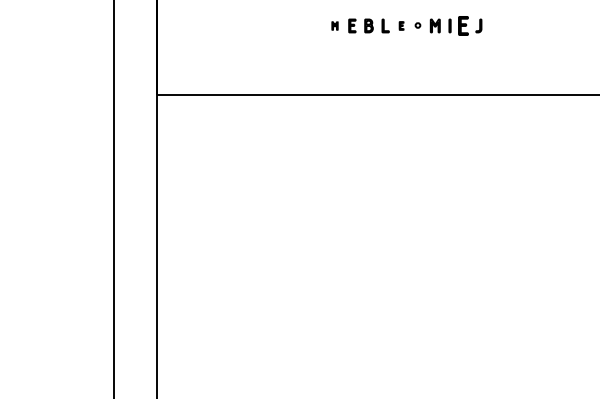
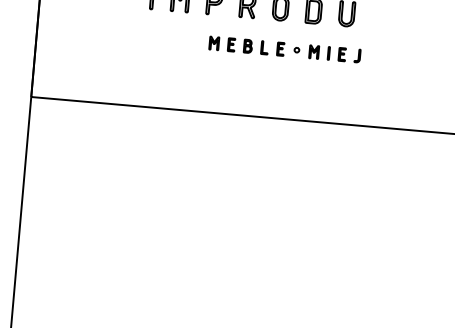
part: (334, 25) -> (213, 42), size x1.67
part: (401, 25) -> (280, 48), size x1.67
part: (463, 25) -> (342, 54), size x0.71

